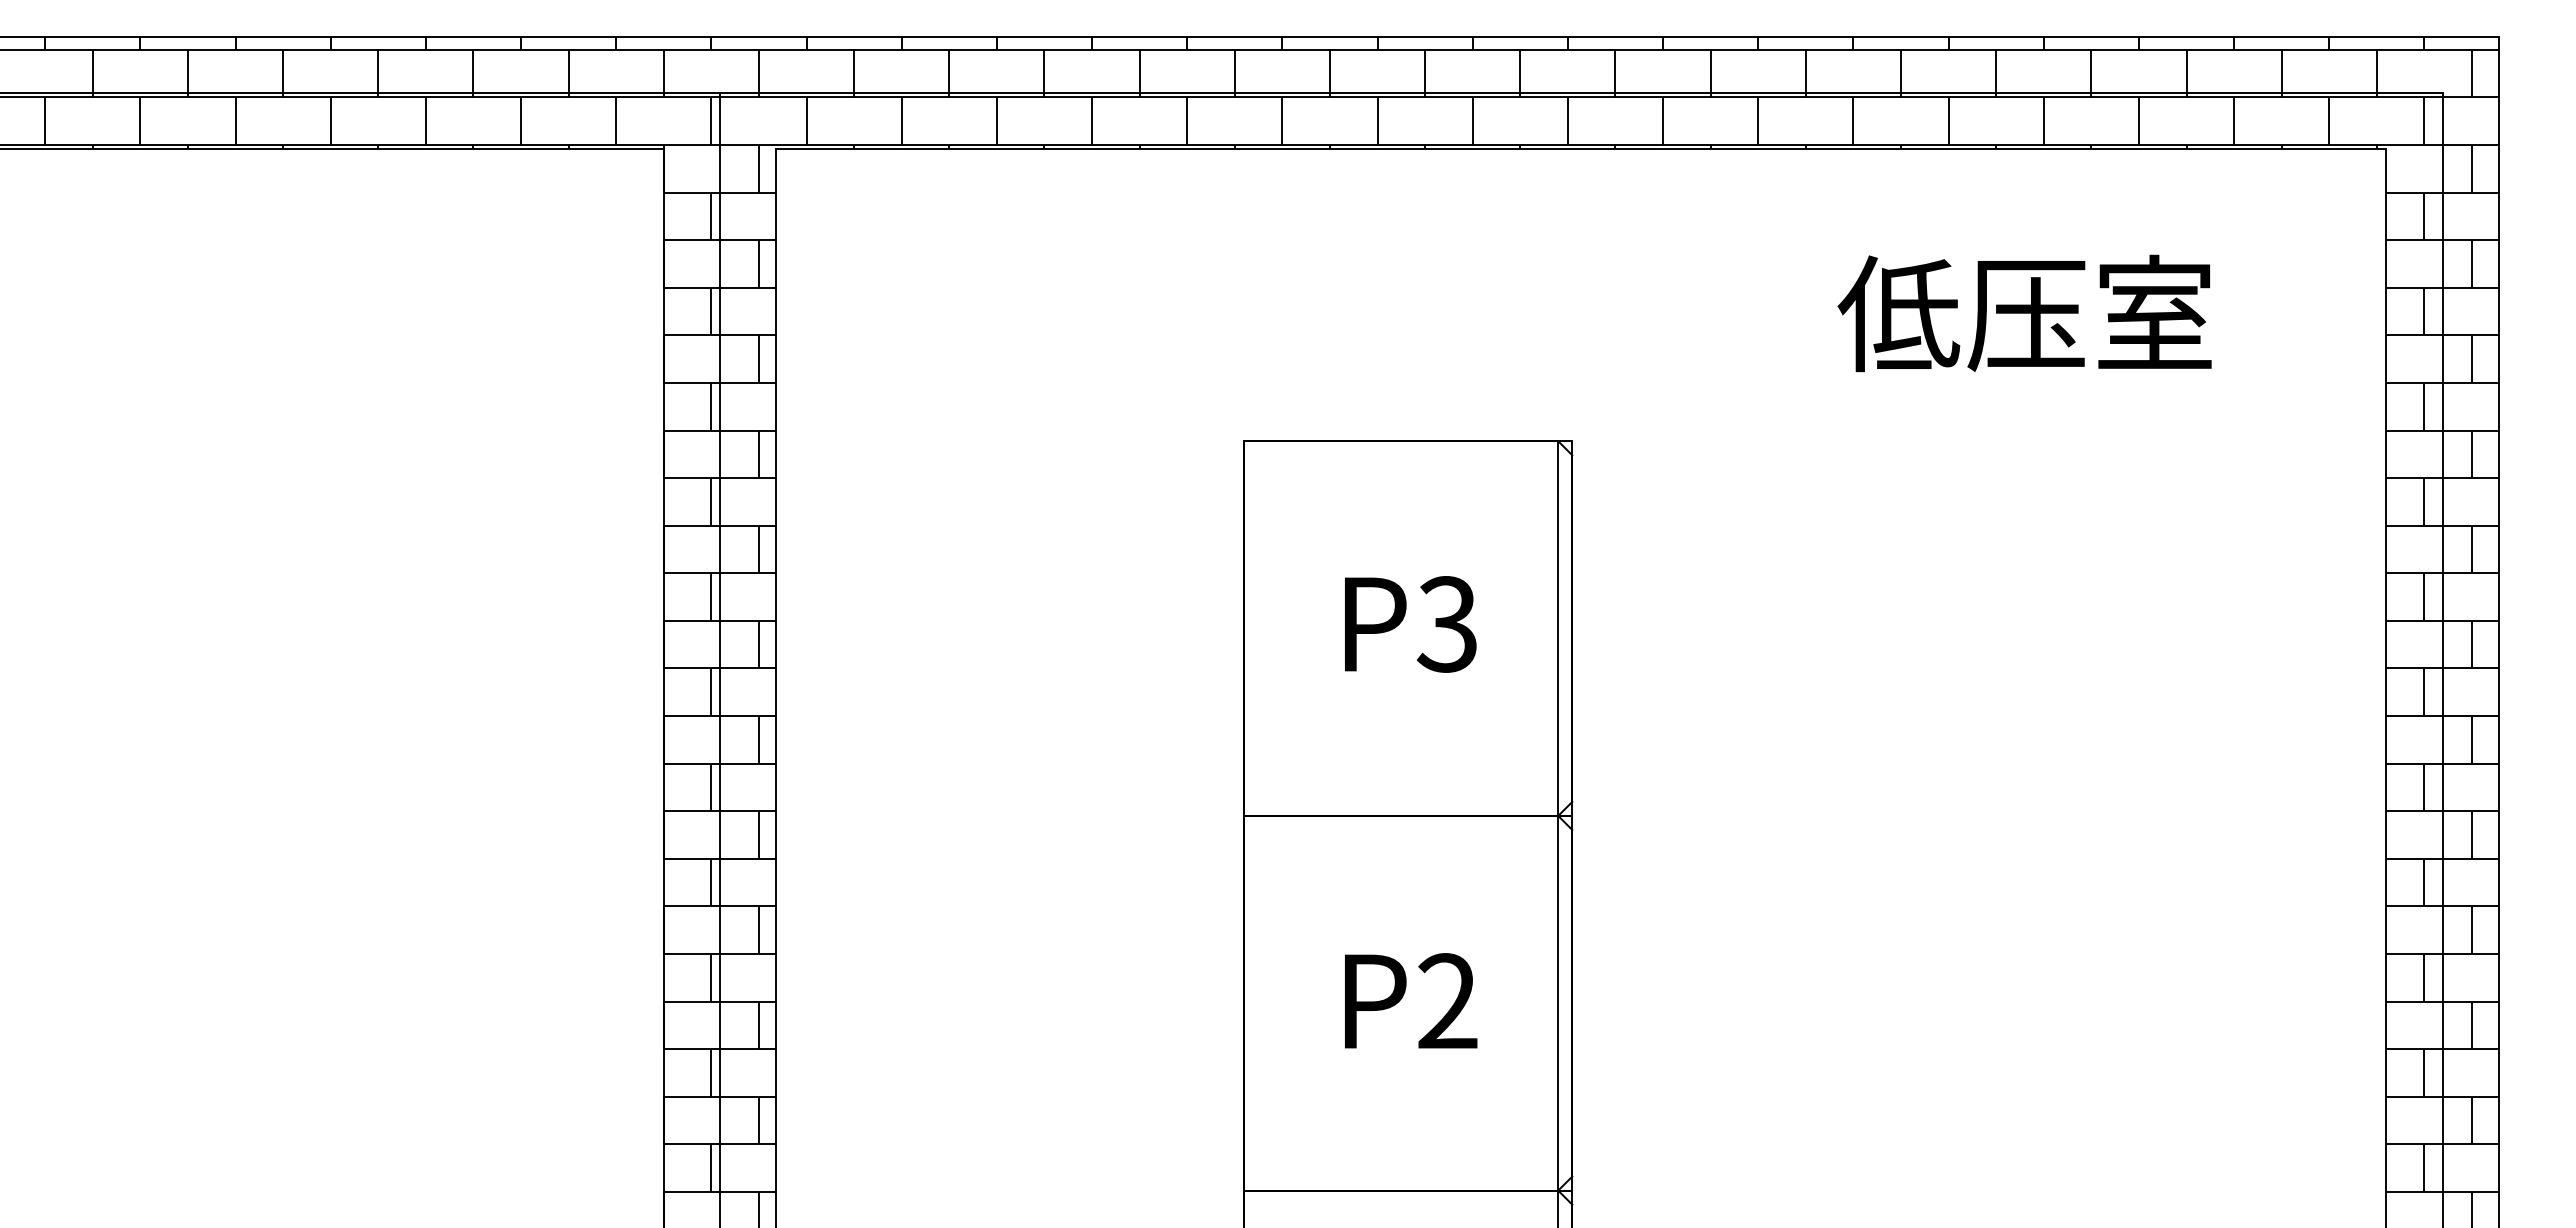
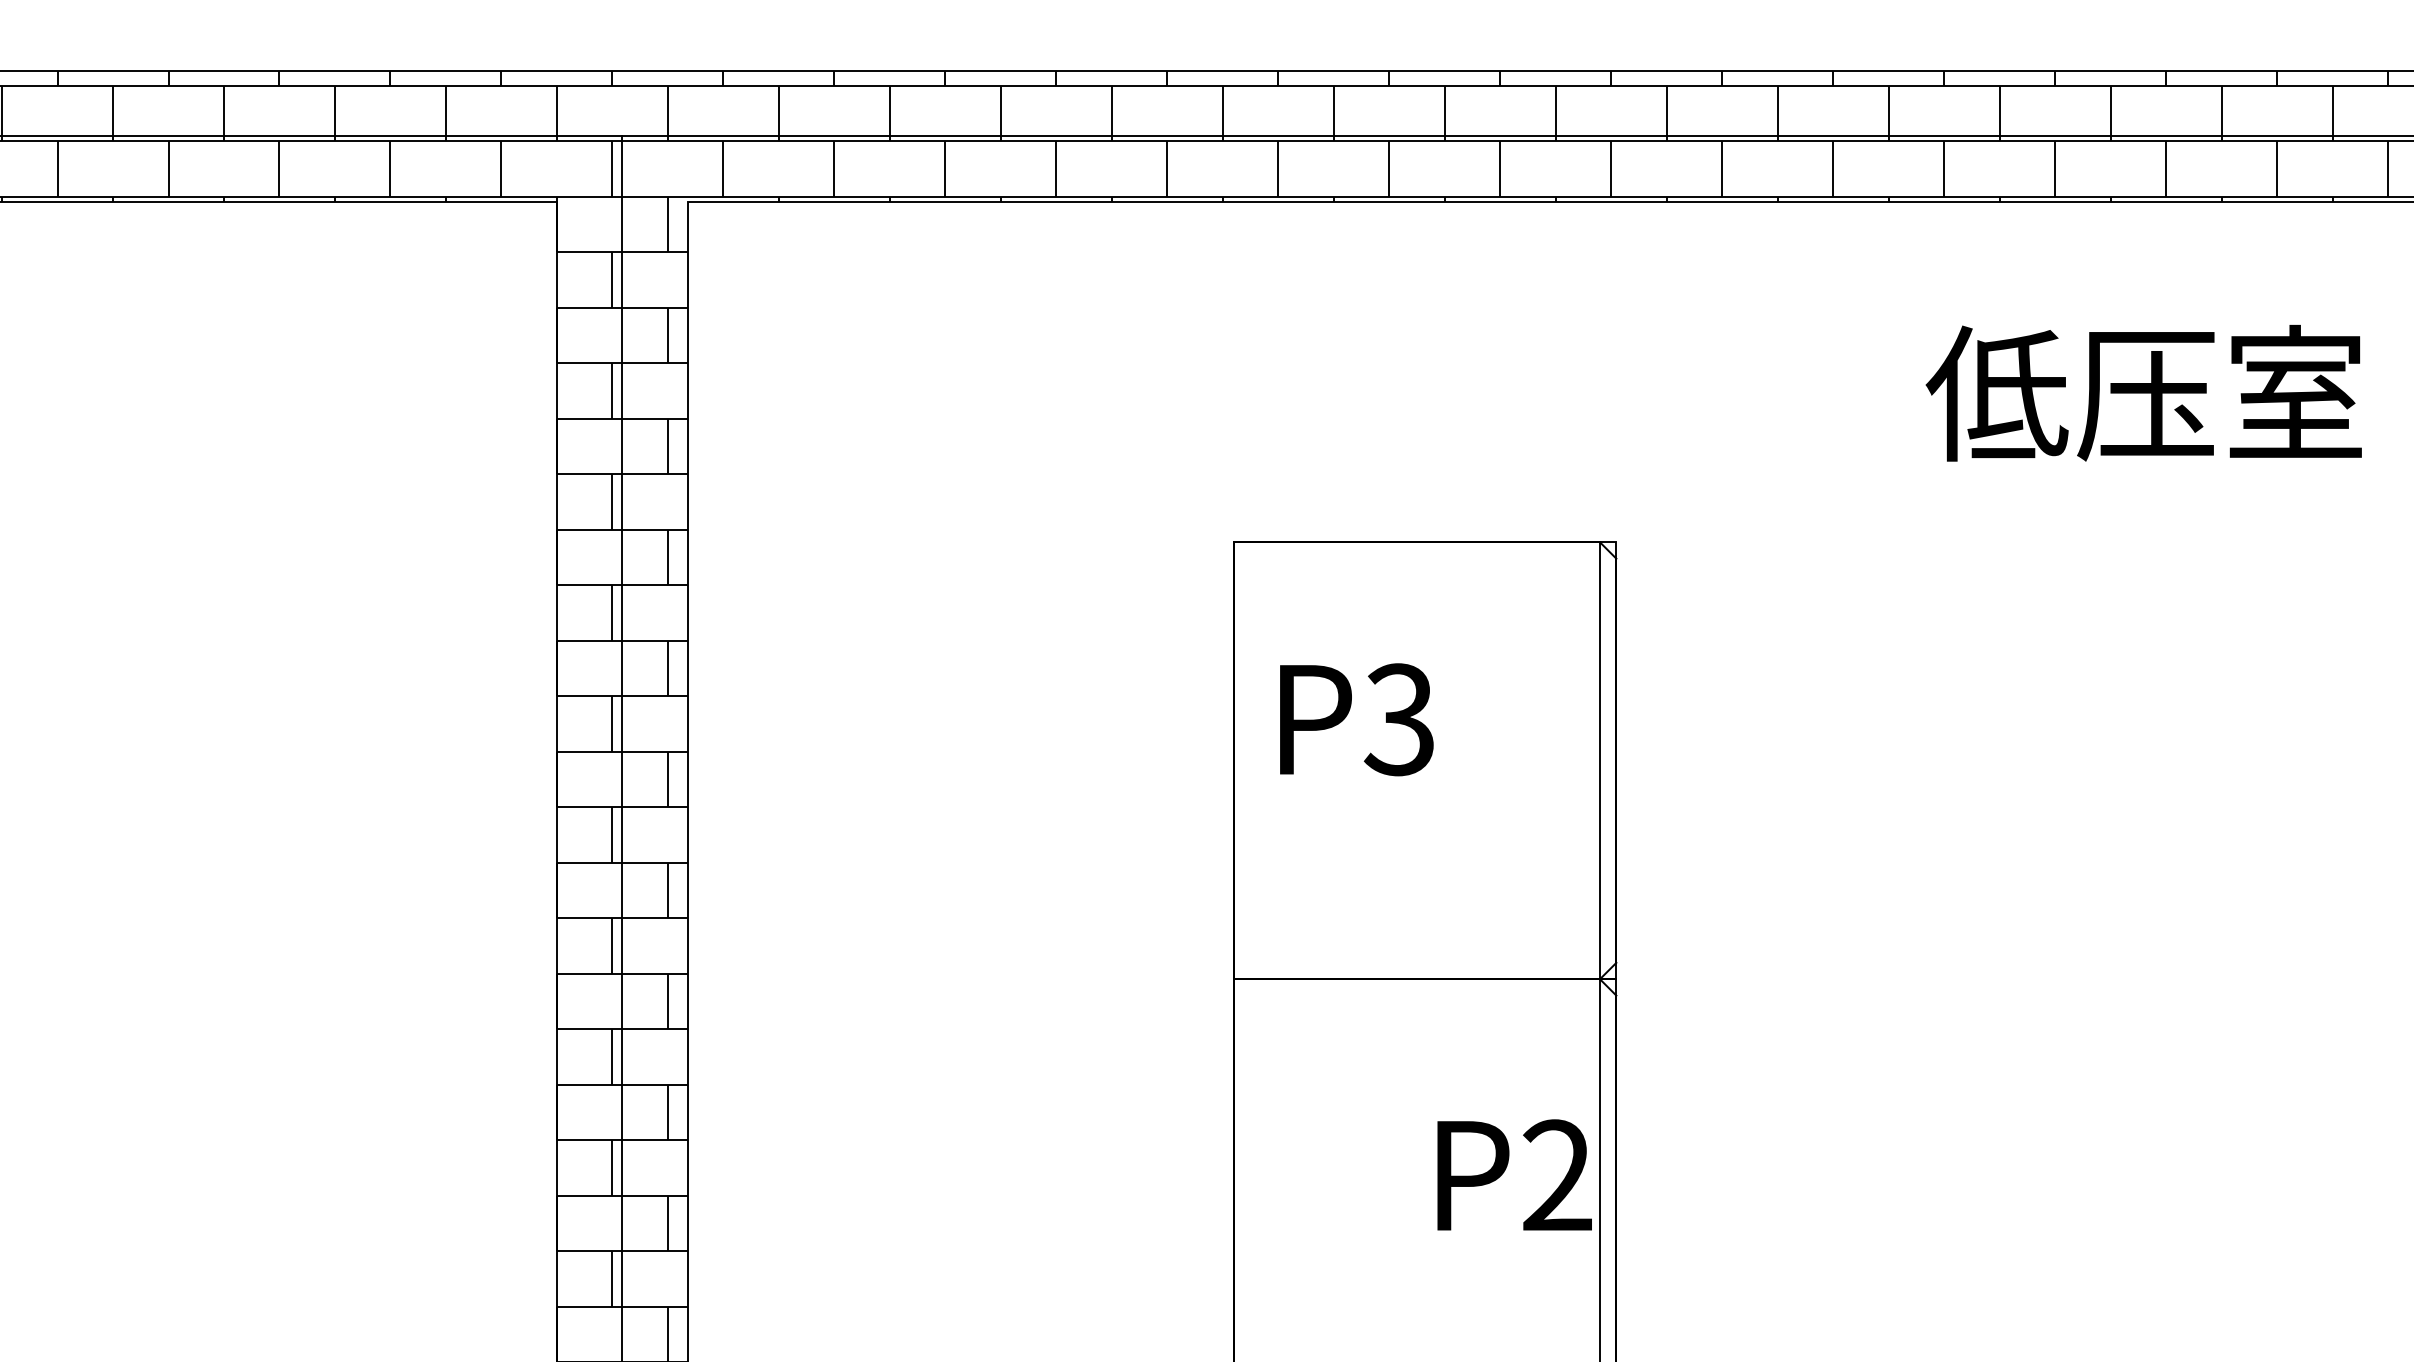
text: (1410, 624) -> (1356, 719), moved
text: (1411, 1000) -> (1515, 1174), moved

